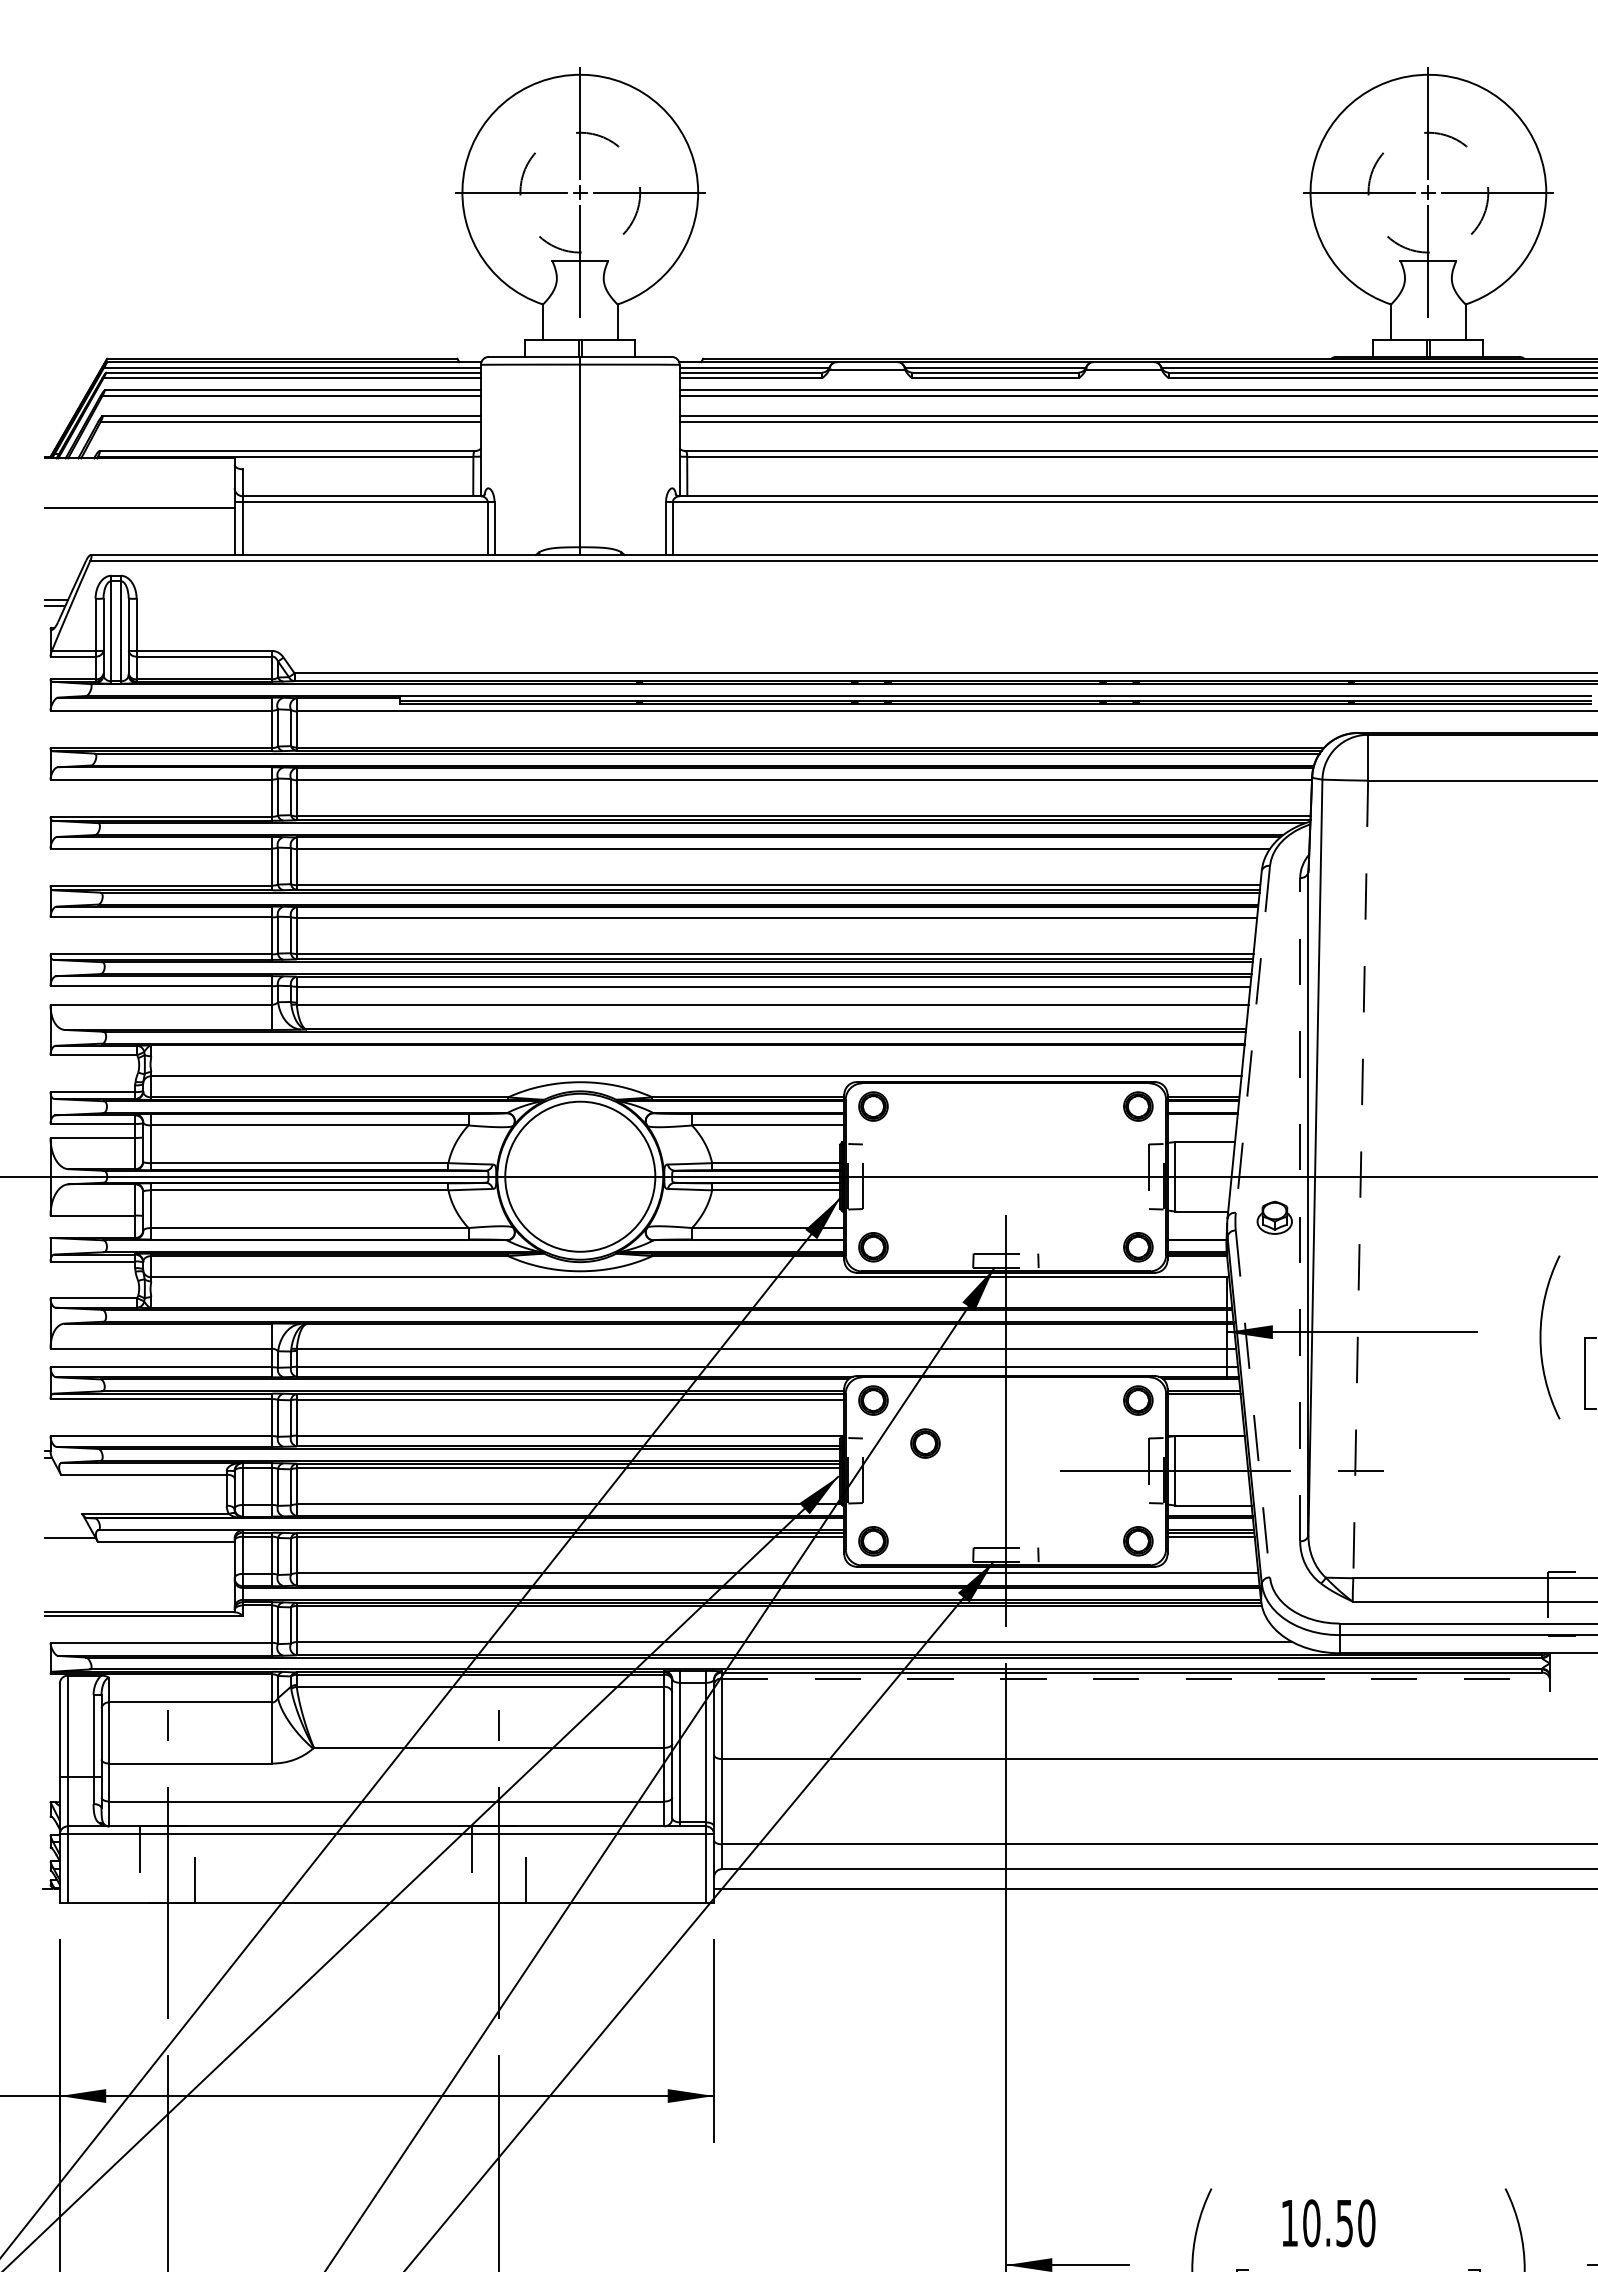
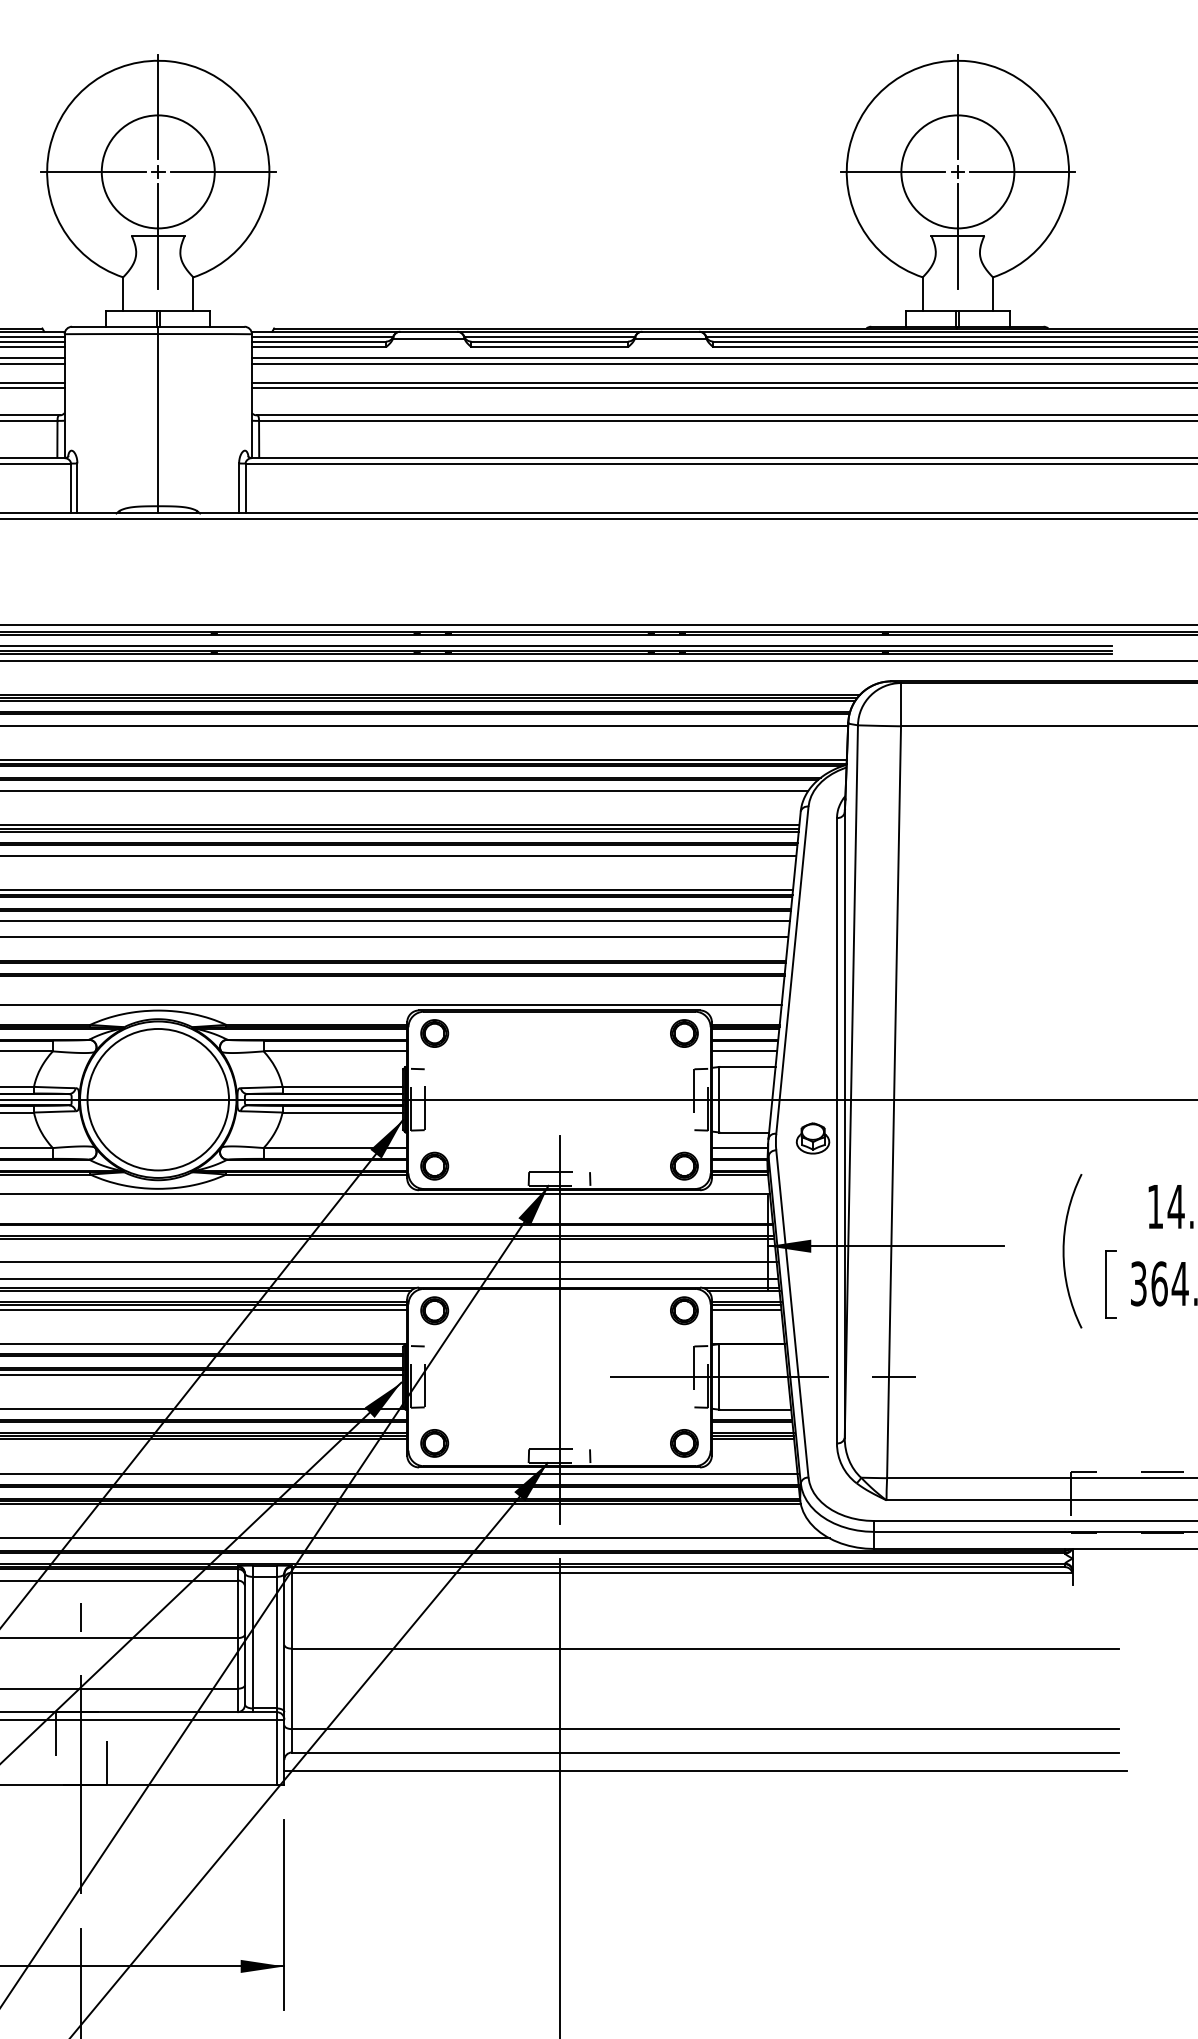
circle: (580, 192) -> (158, 171), dashed -> solid
circle: (1428, 192) -> (957, 171), dashed -> solid
line: (1252, 1039) -> (792, 970), dashed -> solid
line: (1201, 1125) -> (743, 1051), added
line: (1360, 1179) -> (893, 1102), dashed -> solid
line: (1300, 1209) -> (837, 1130), dashed -> solid
line: (1197, 1228) -> (740, 1148), added
line: (1204, 1399) -> (746, 1309), added
line: (1252, 1404) -> (792, 1314), dashed -> solid
part: (925, 1443) -> (483, 1351), removed
line: (1135, 1678) -> (681, 1572), dashed -> solid

